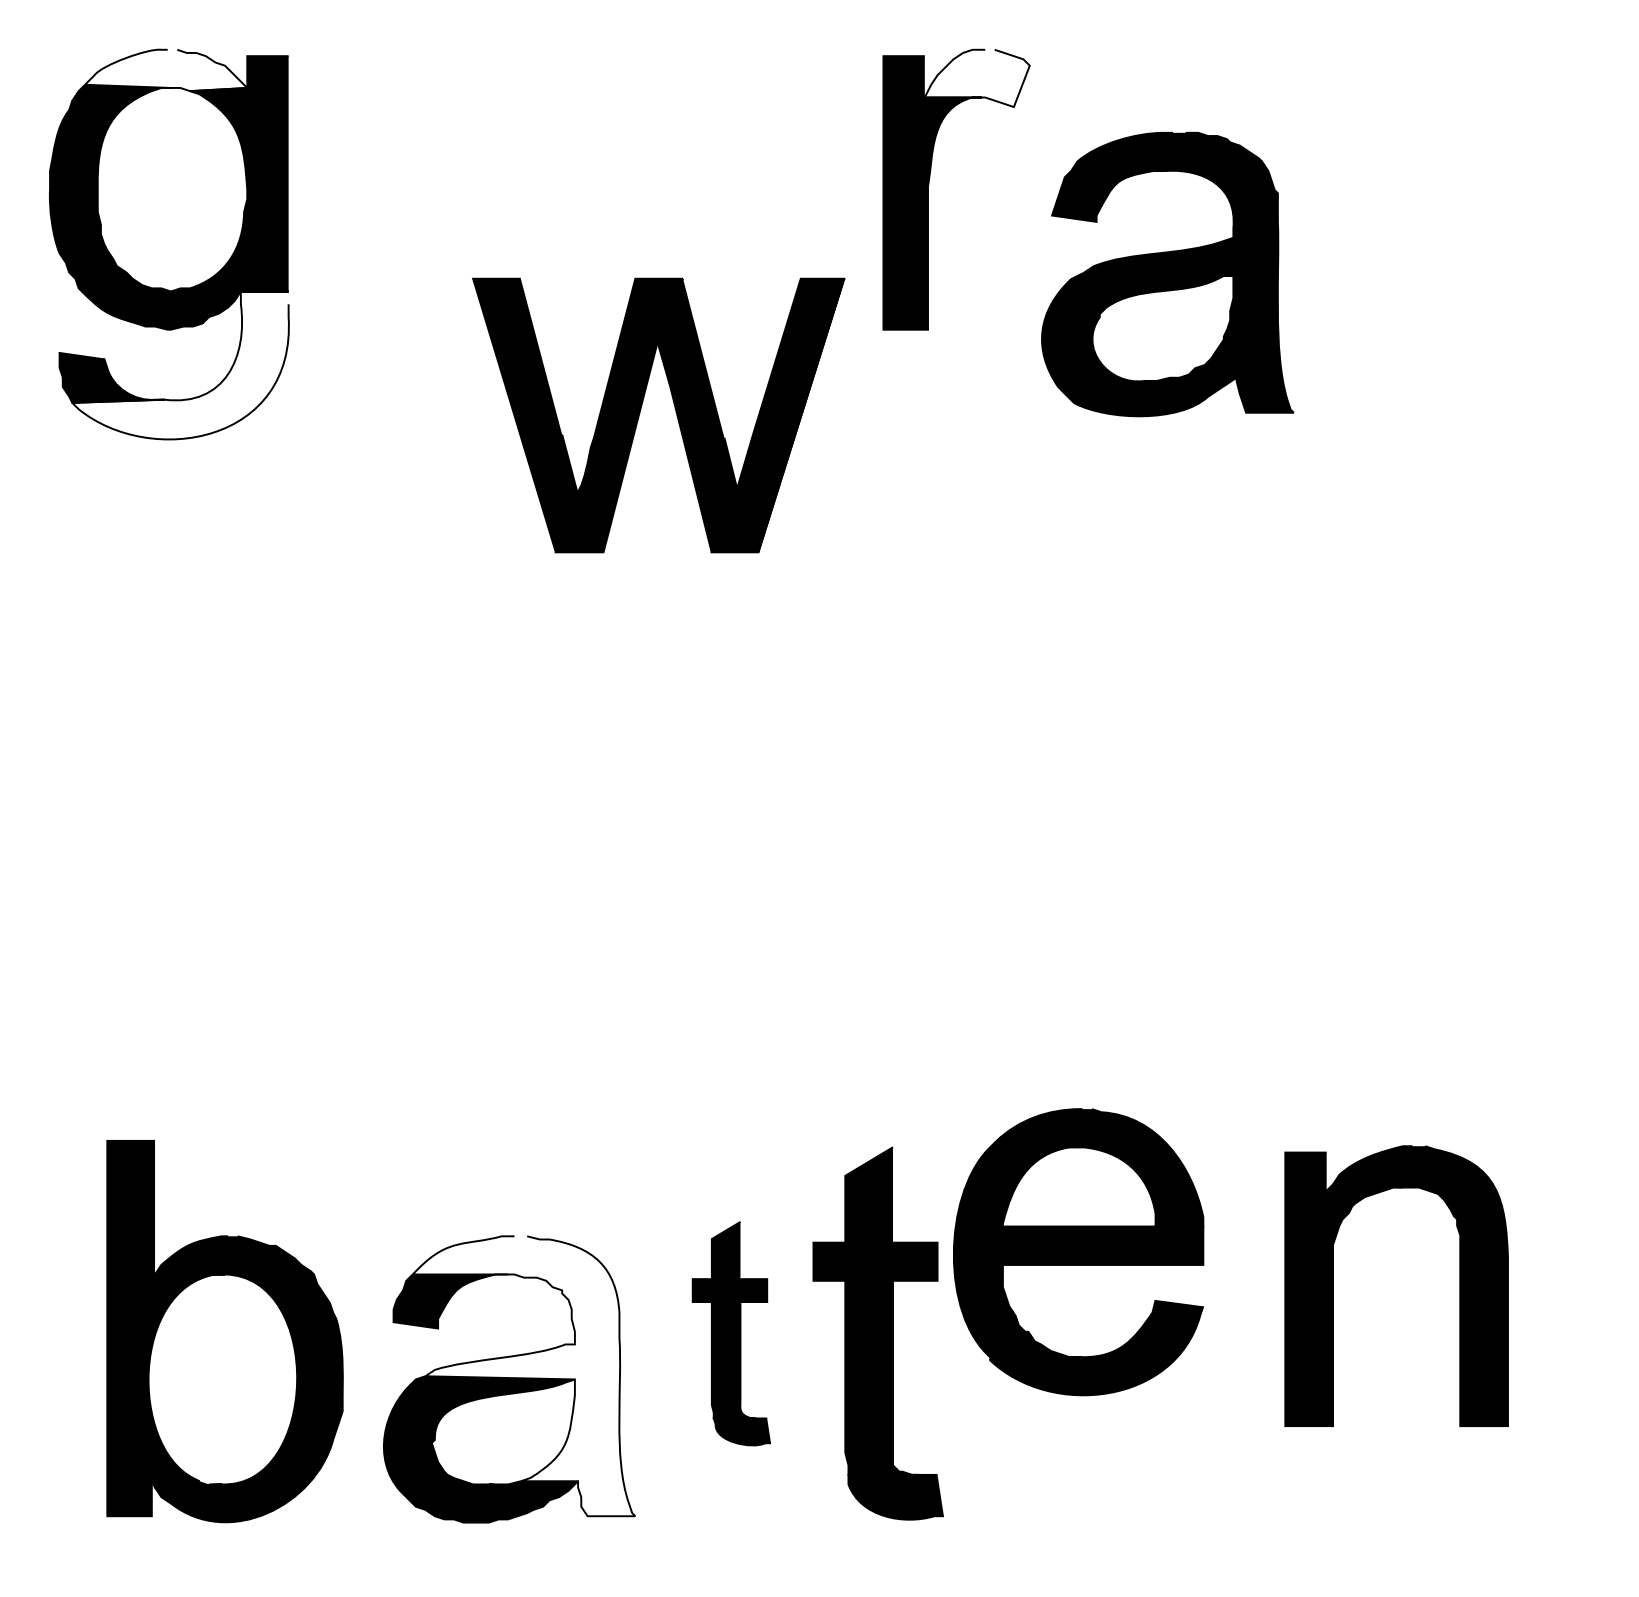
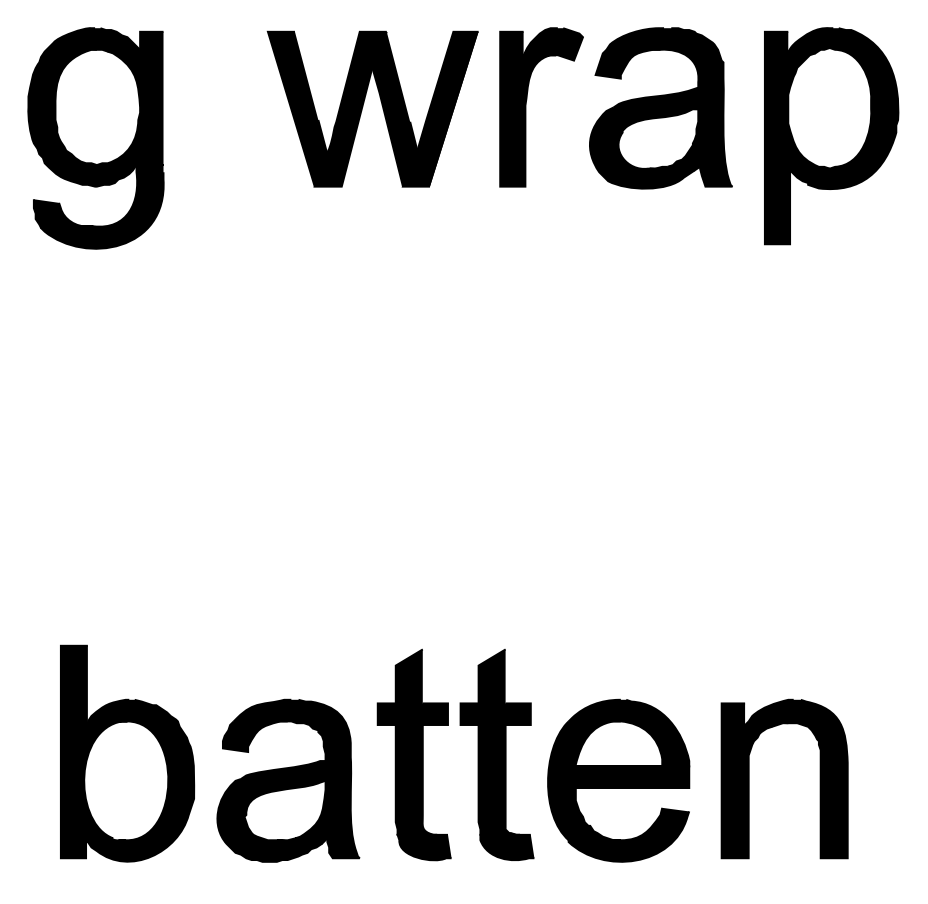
fill: (166, 69) -> (94, 39), added
fill: (977, 78) -> (553, 44), added
part: (1468, 241) -> (831, 136), added
part: (1166, 274) -> (660, 108), moved
fill: (180, 364) -> (102, 206), added
part: (641, 412) -> (363, 107), moved
part: (1078, 1251) -> (618, 780), moved
part: (1334, 1285) -> (749, 778), moved
part: (730, 1332) -> (413, 754), size x1.67
fill: (523, 1375) -> (296, 778), added

